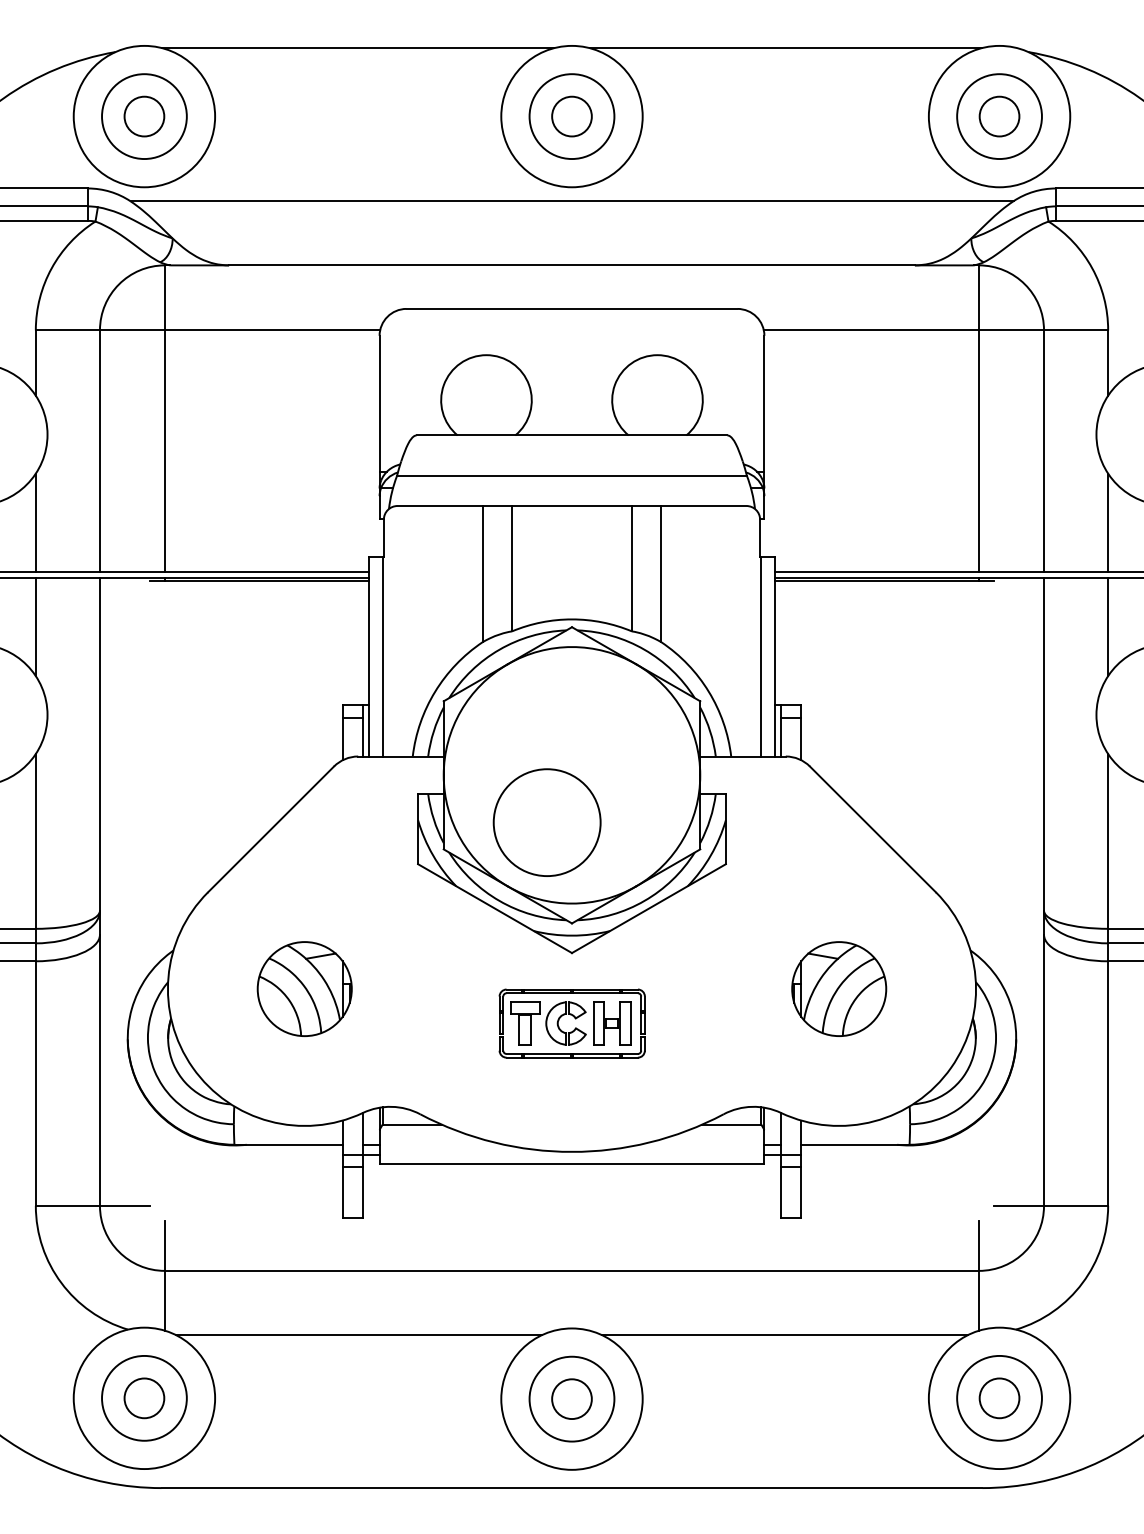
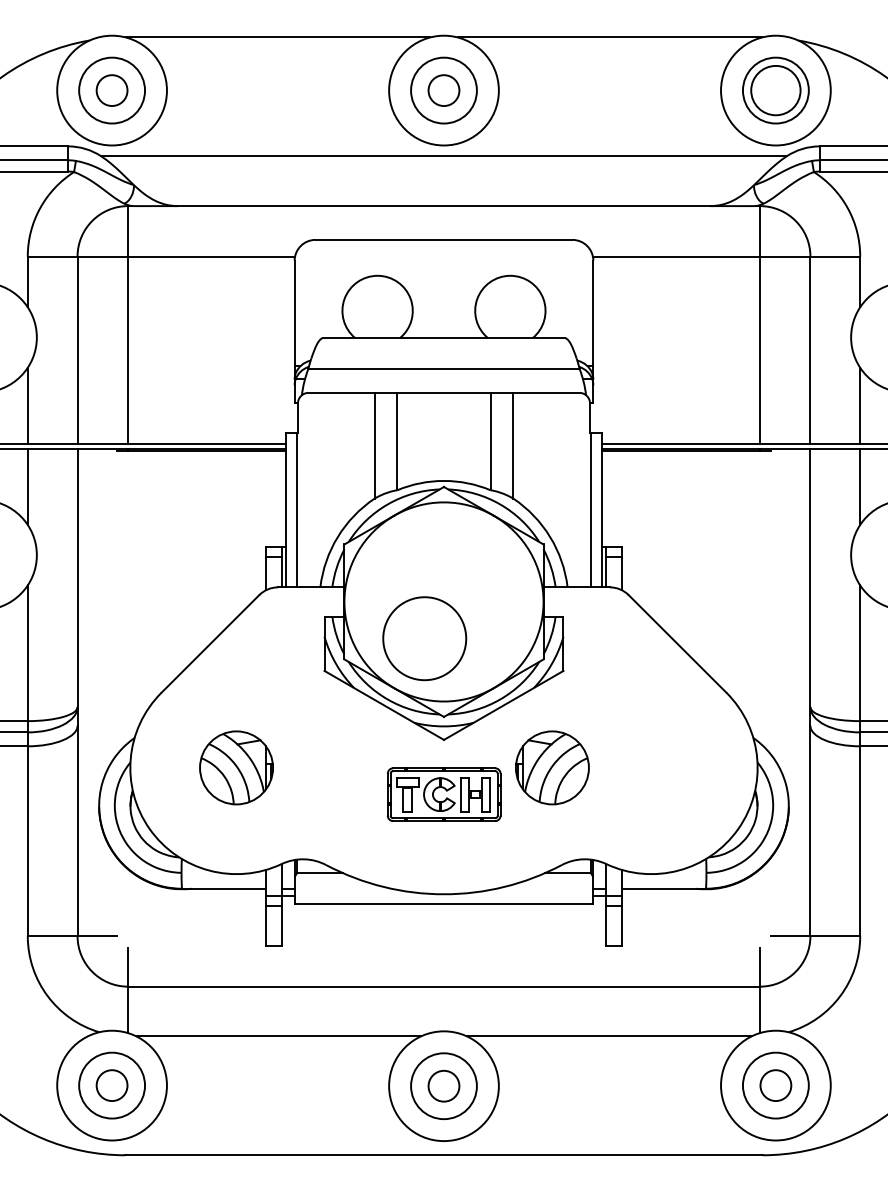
circle: (999, 116) -> (775, 90), size x1.6
part: (839, 988) -> (552, 767), moved

